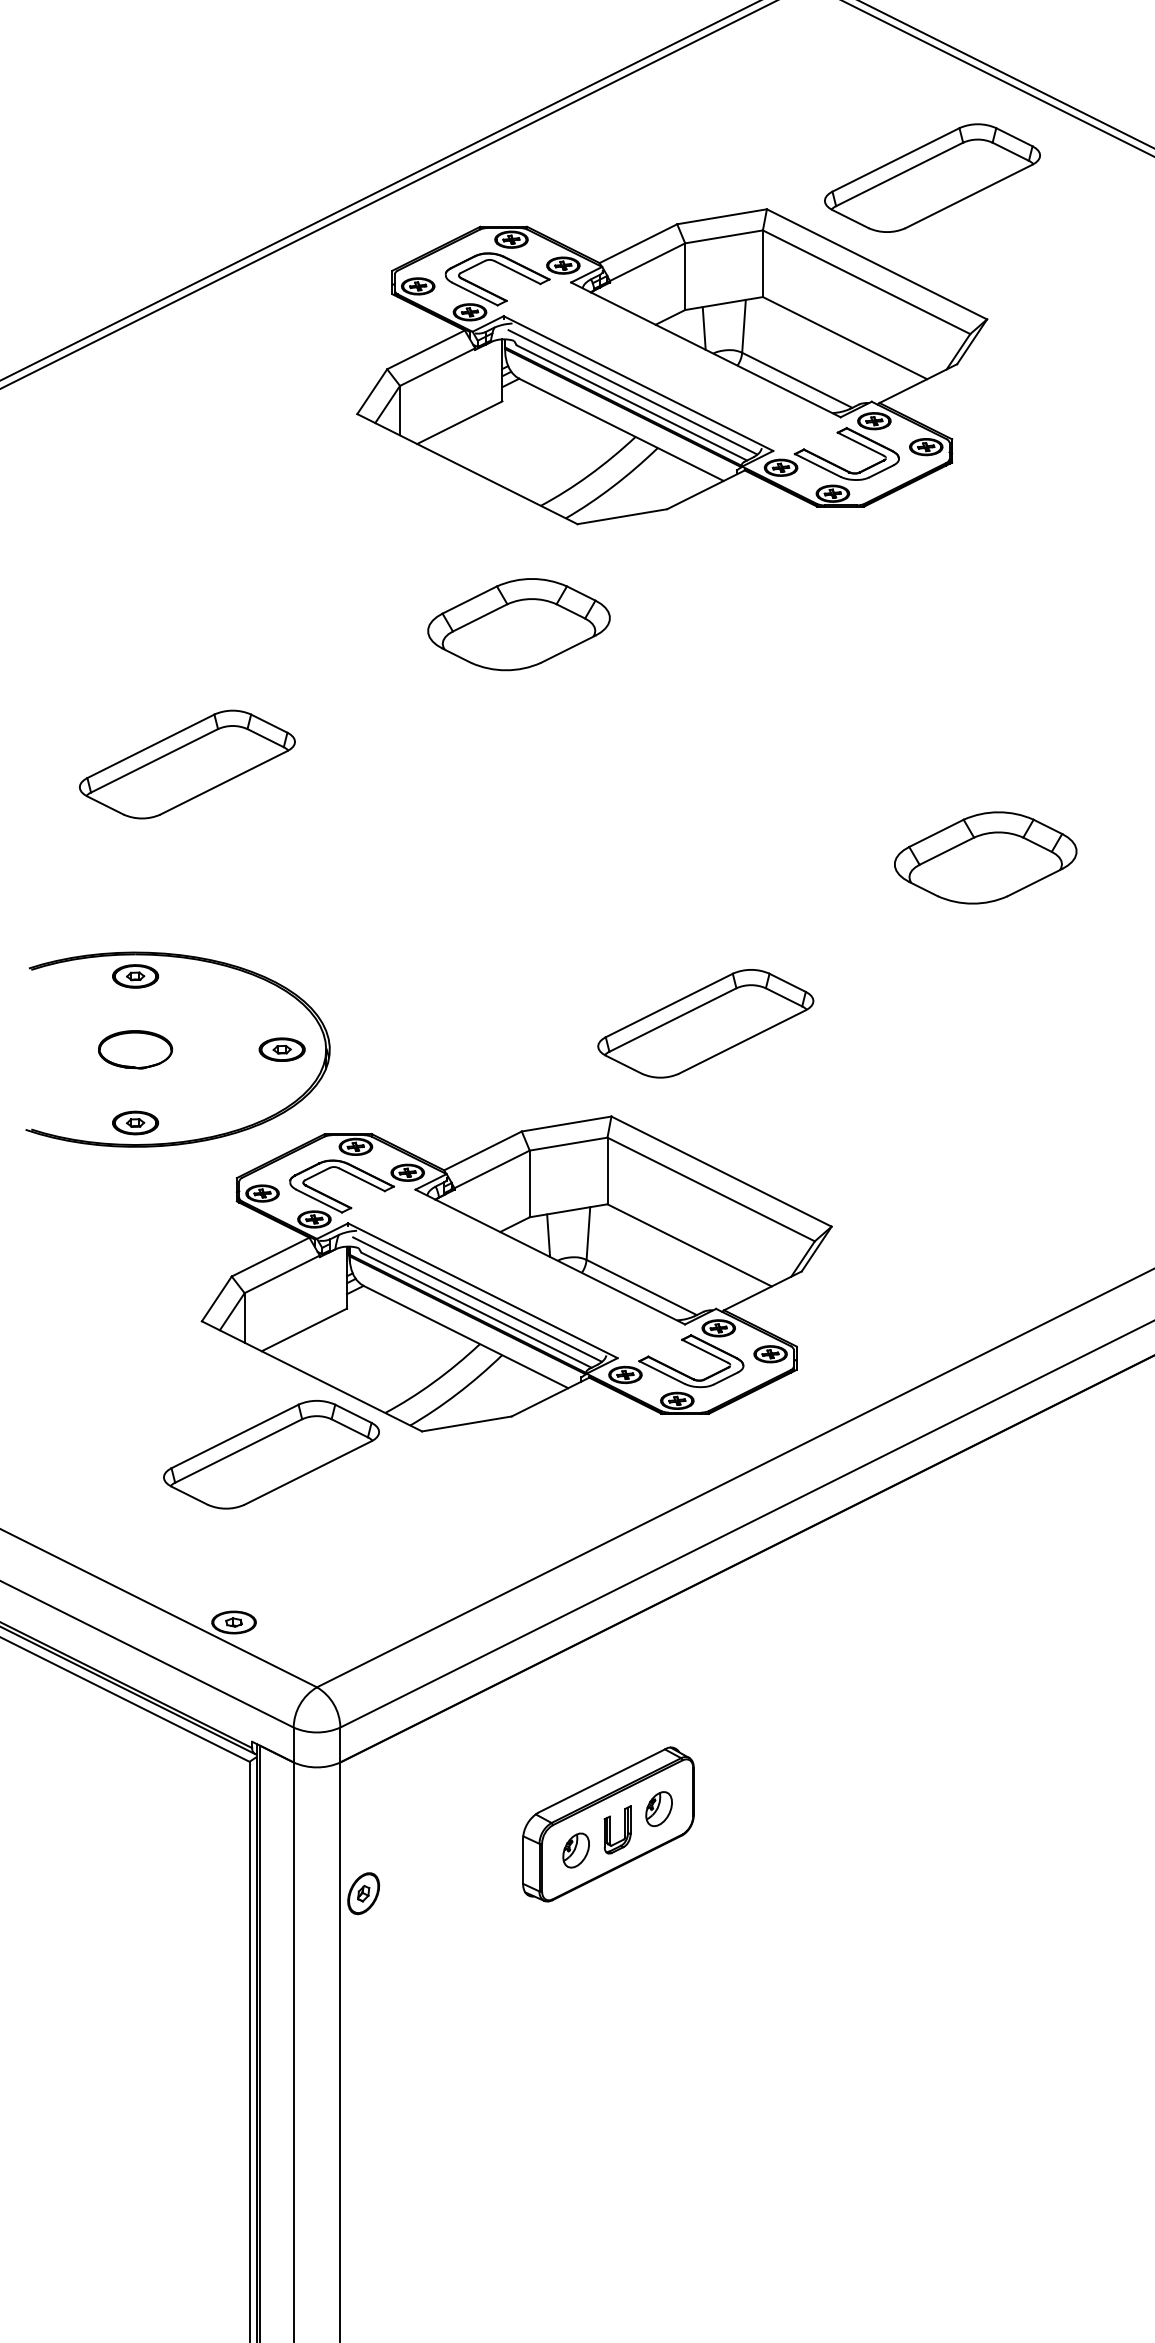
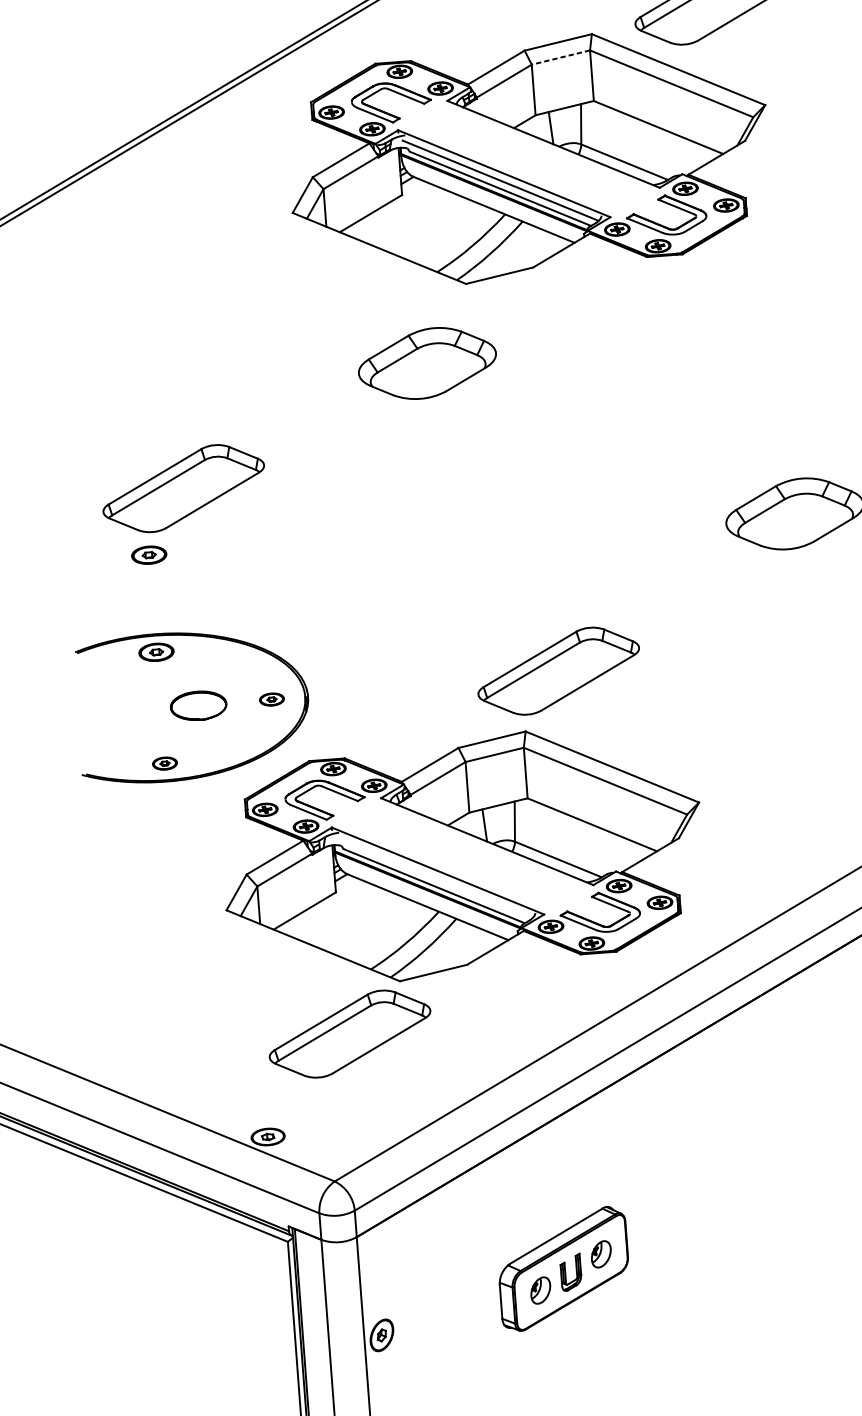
line: (723, 236) -> (560, 57), solid -> dashed
part: (135, 848) -> (149, 555), added
part: (705, 1023) -> (558, 671), moved
part: (135, 1049) -> (198, 705), moved
part: (281, 1049) -> (271, 699), size x0.7
part: (135, 1122) -> (164, 763), size x0.7
line: (477, 1299) -> (434, 877), removed
part: (271, 1454) -> (350, 1033), moved

